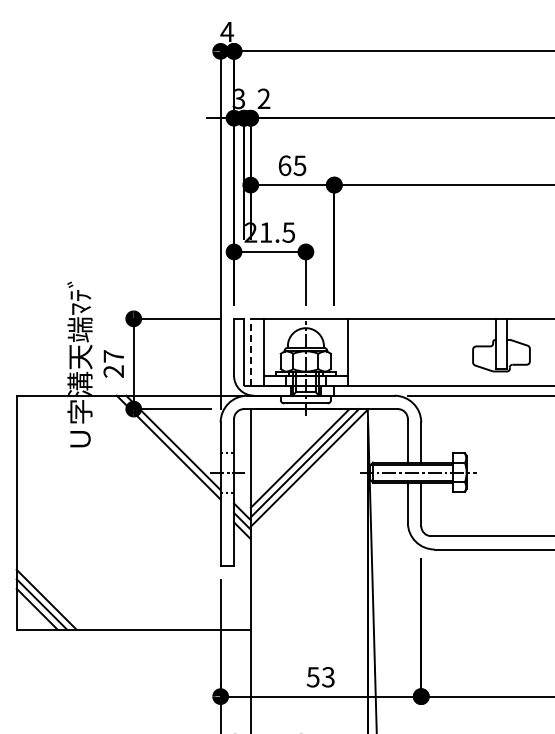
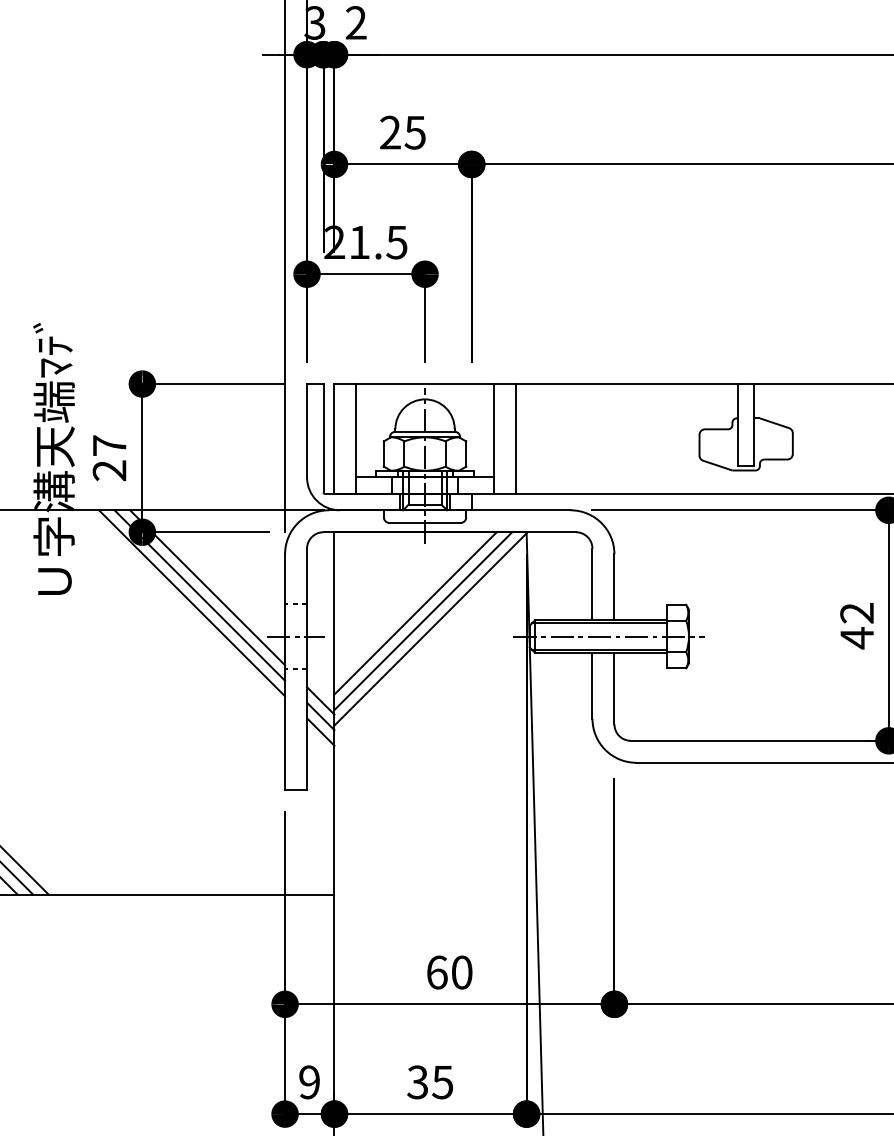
text: (284, 165) -> (389, 132), 65 -> 25
line: (250, 351) -> (334, 437), dashed -> solid
line: (361, 351) -> (516, 437), added
line: (163, 452) -> (191, 603), added
text: (320, 677) -> (449, 972), 53 -> 60

